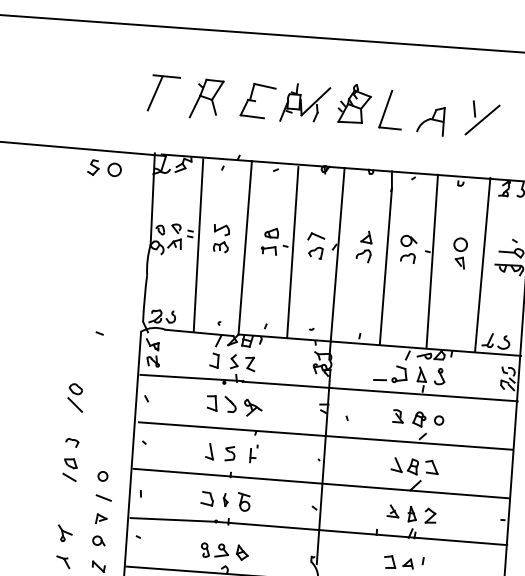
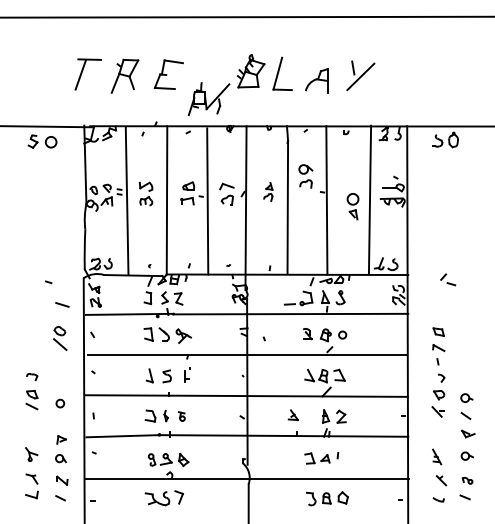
part: (304, 104) -> (208, 99), moved
part: (364, 246) -> (268, 191), size x0.7
part: (407, 249) -> (305, 176), moved
part: (459, 253) -> (352, 206), moved
part: (75, 397) -> (60, 338), moved
line: (103, 497) -> (62, 304), moved
part: (243, 501) -> (181, 416), size x0.6
part: (392, 511) -> (292, 415), moved

